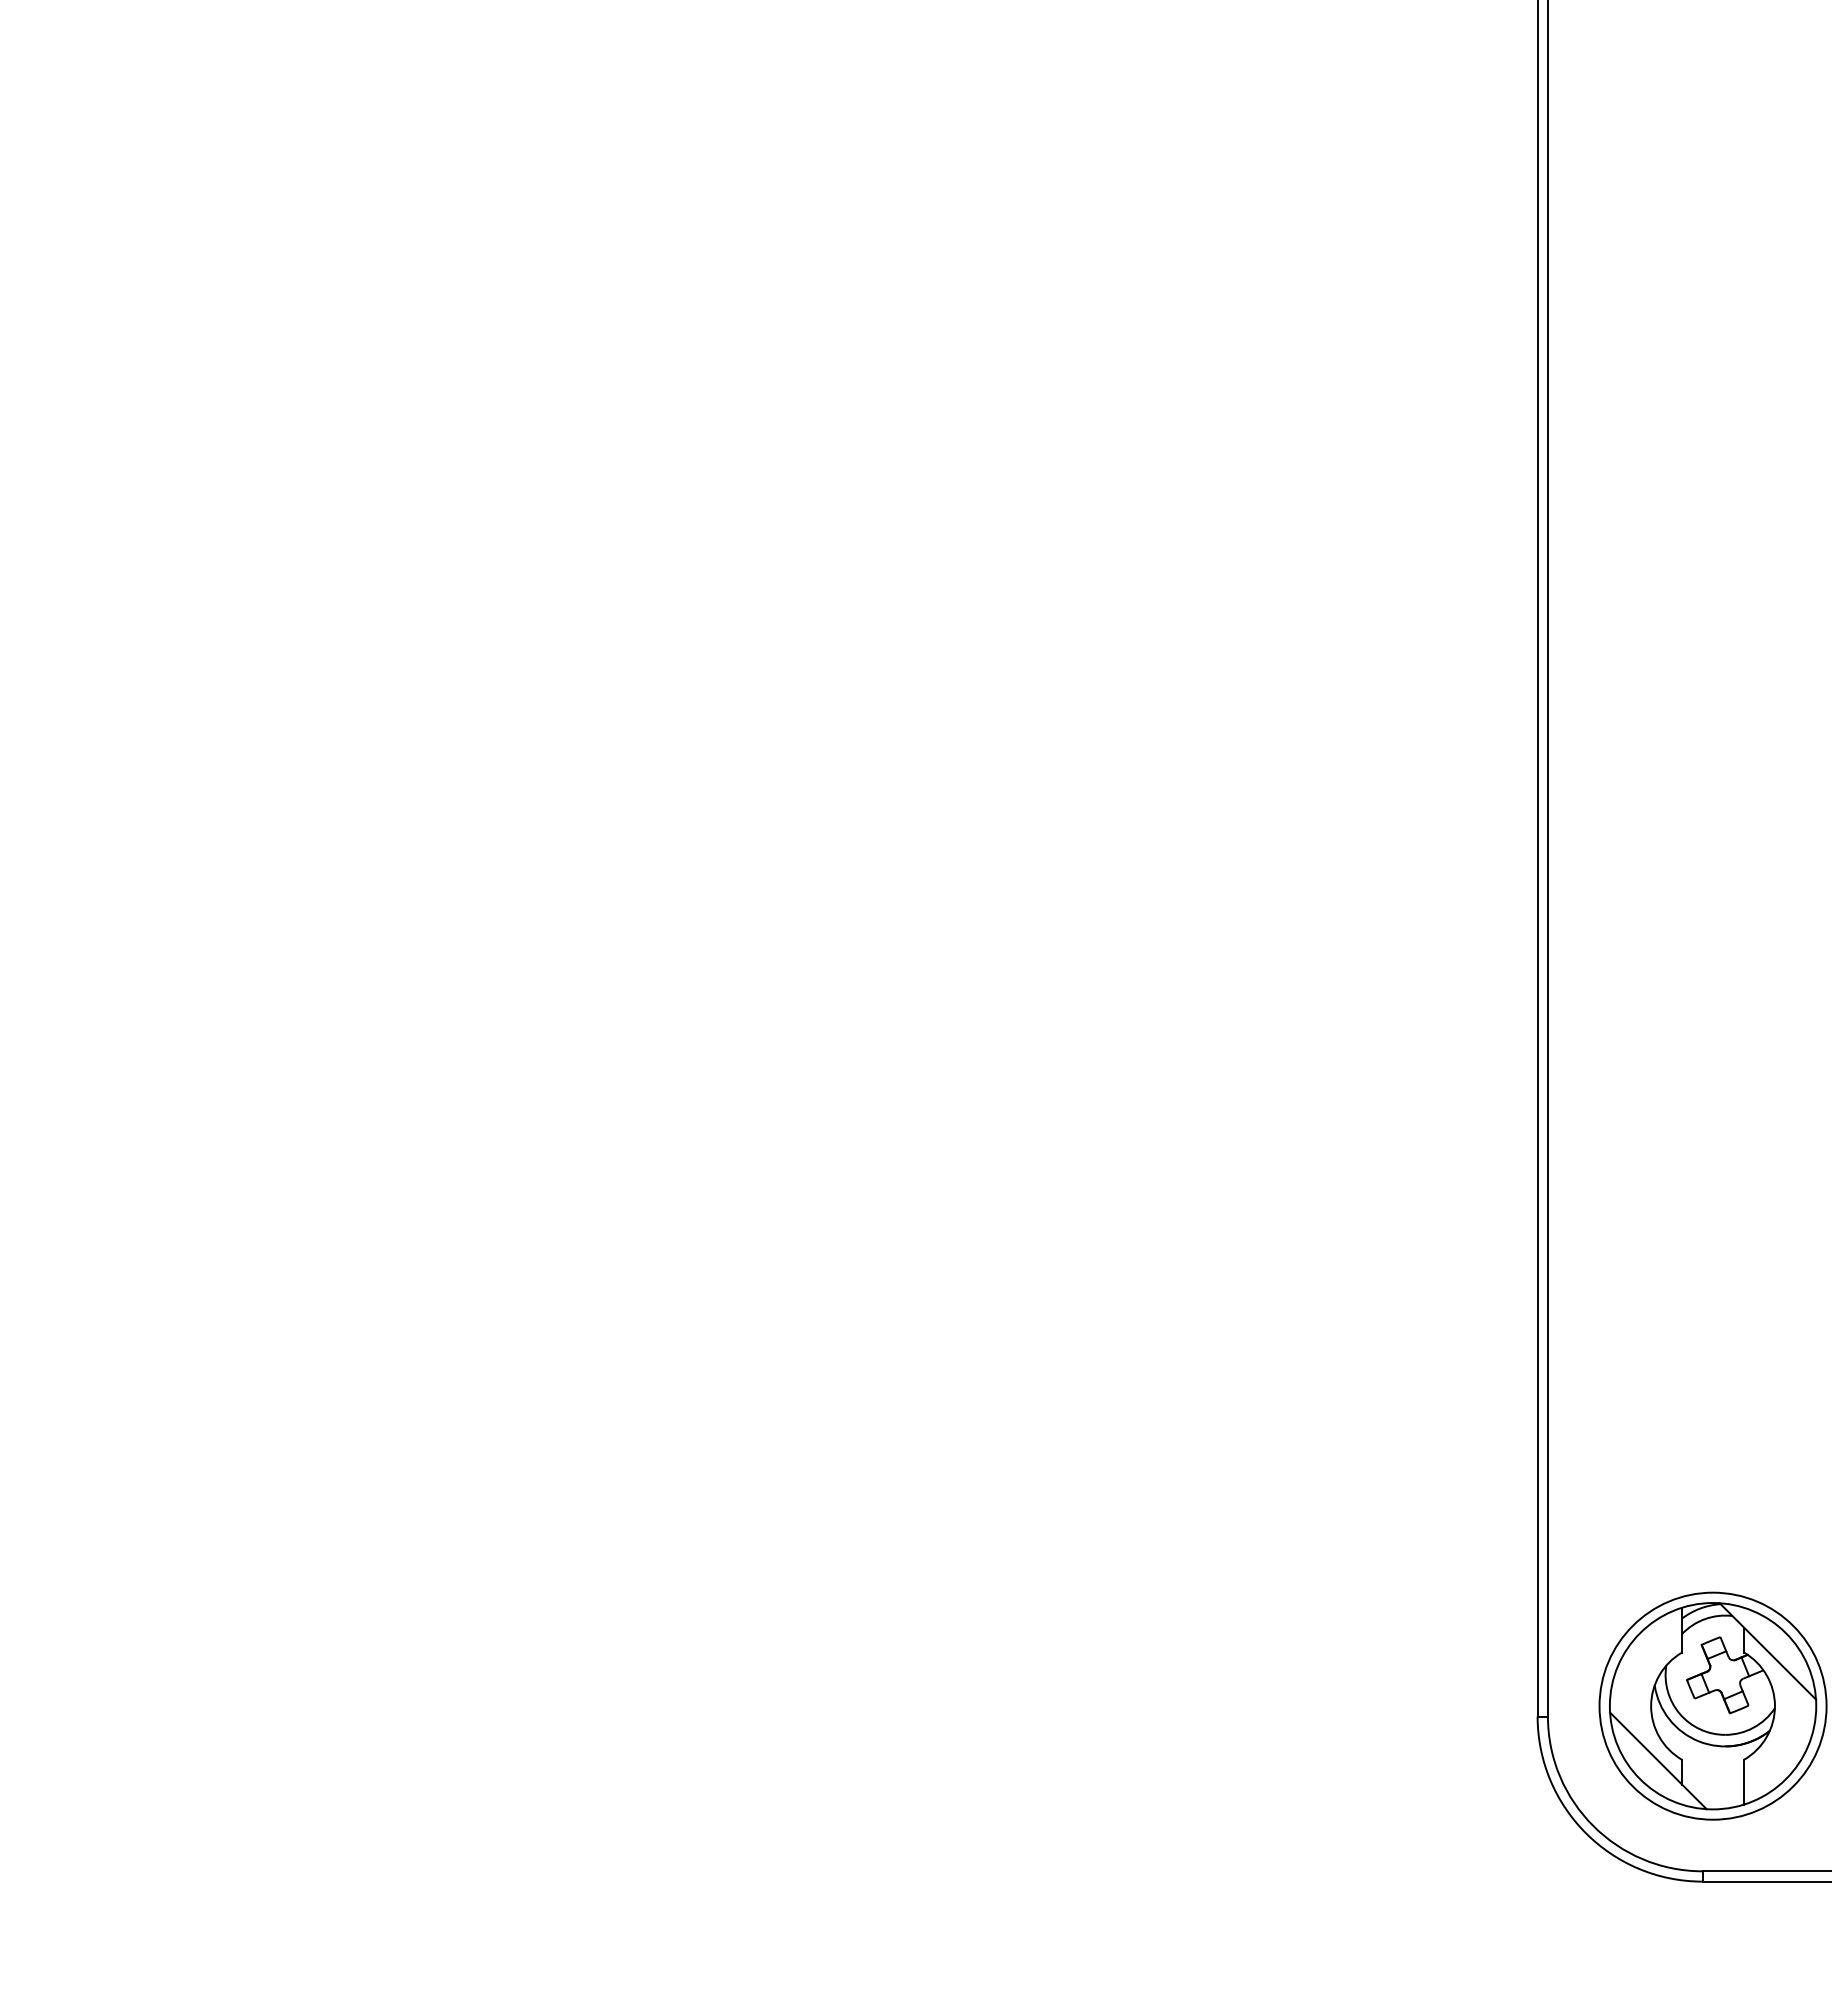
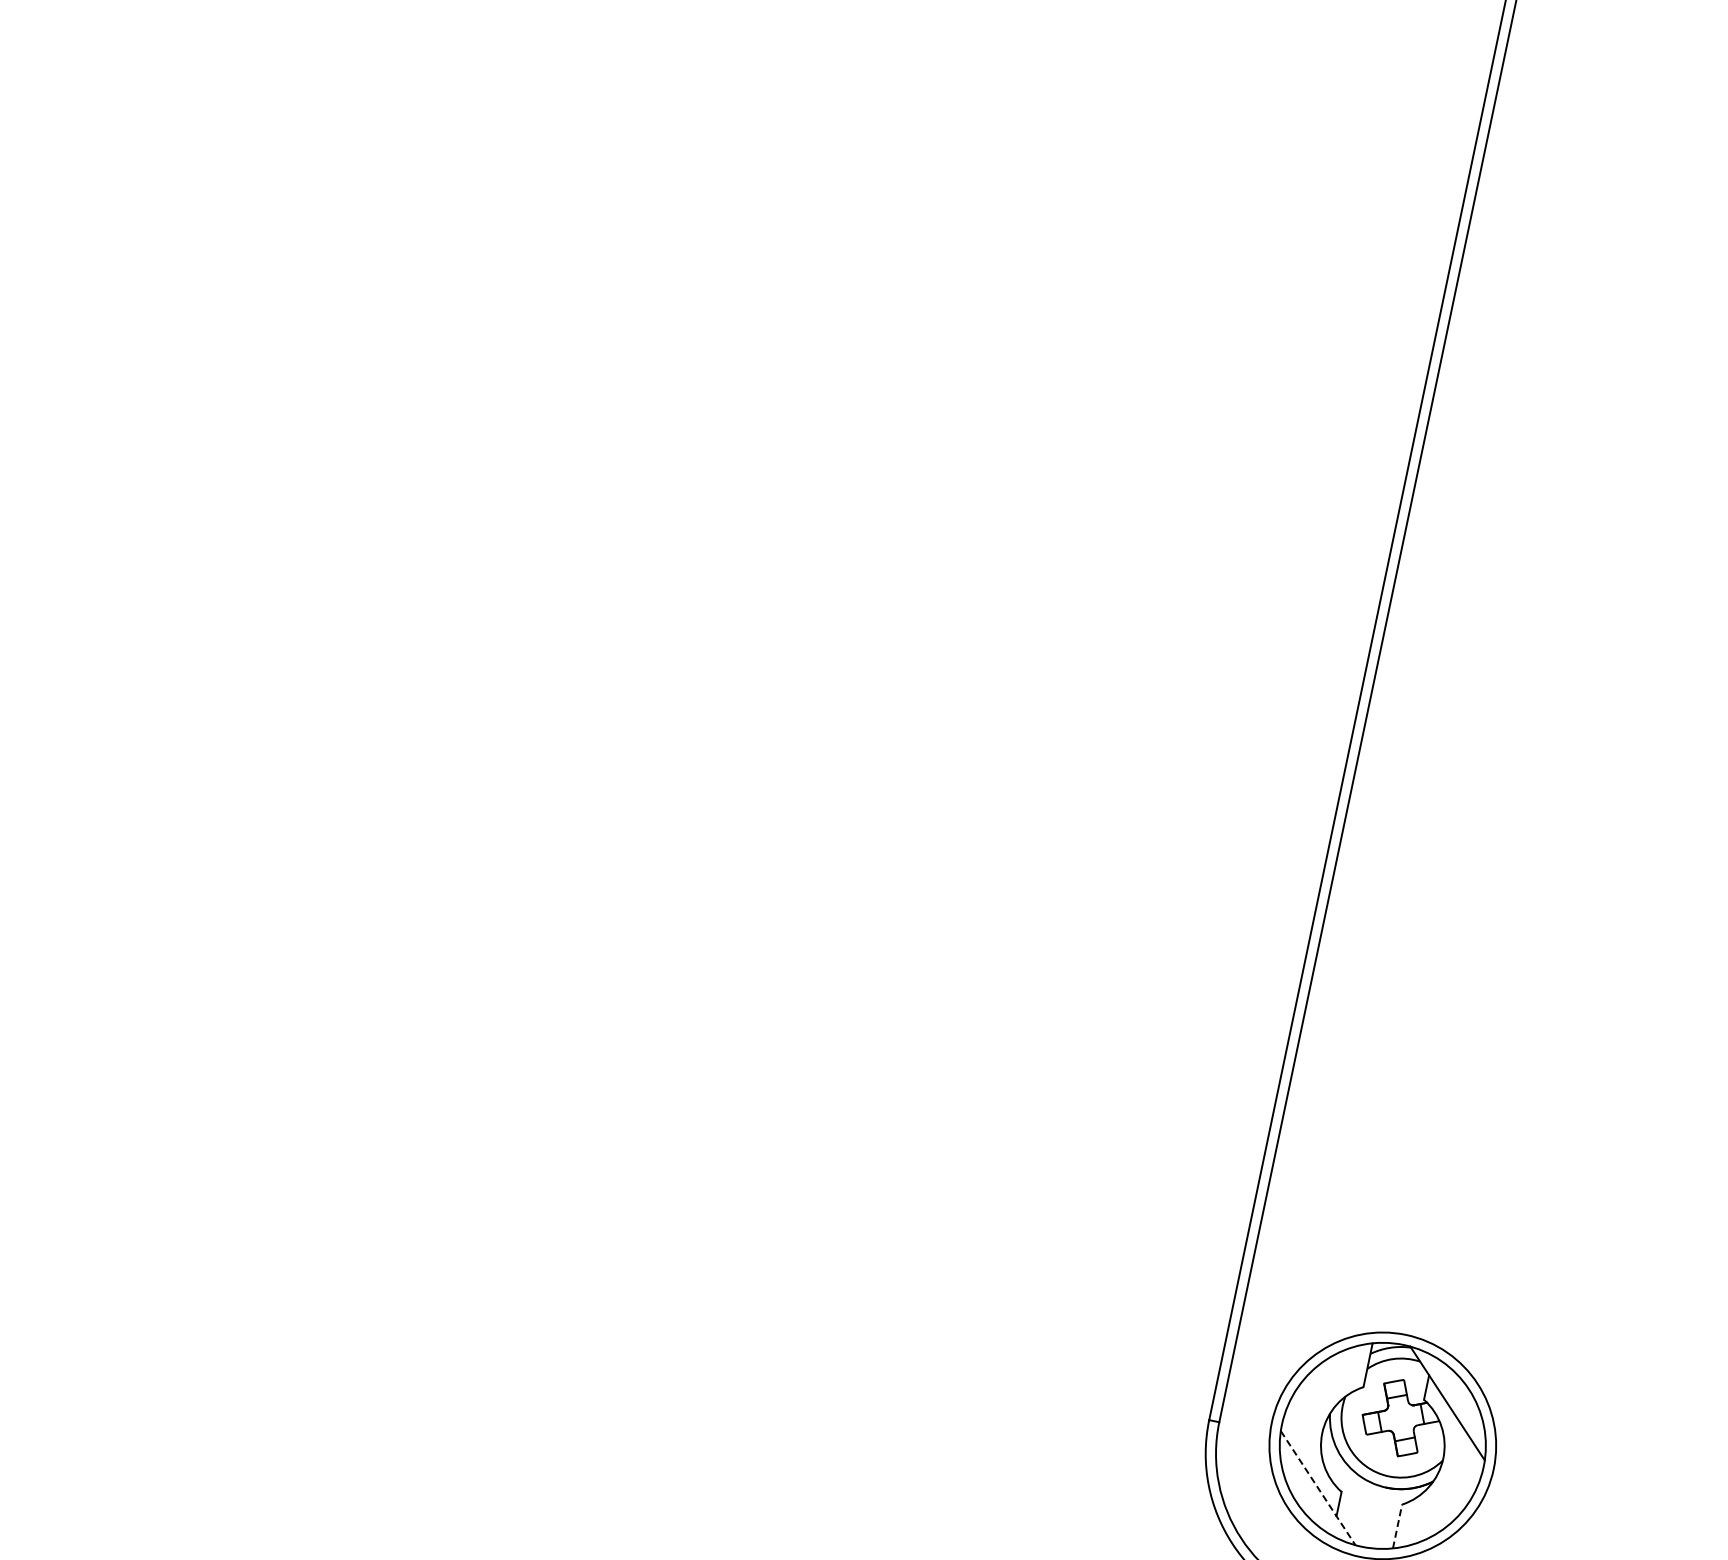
line: (1658, 1761) -> (1318, 1488), solid -> dashed
line: (1744, 1781) -> (1398, 1525), solid -> dashed

